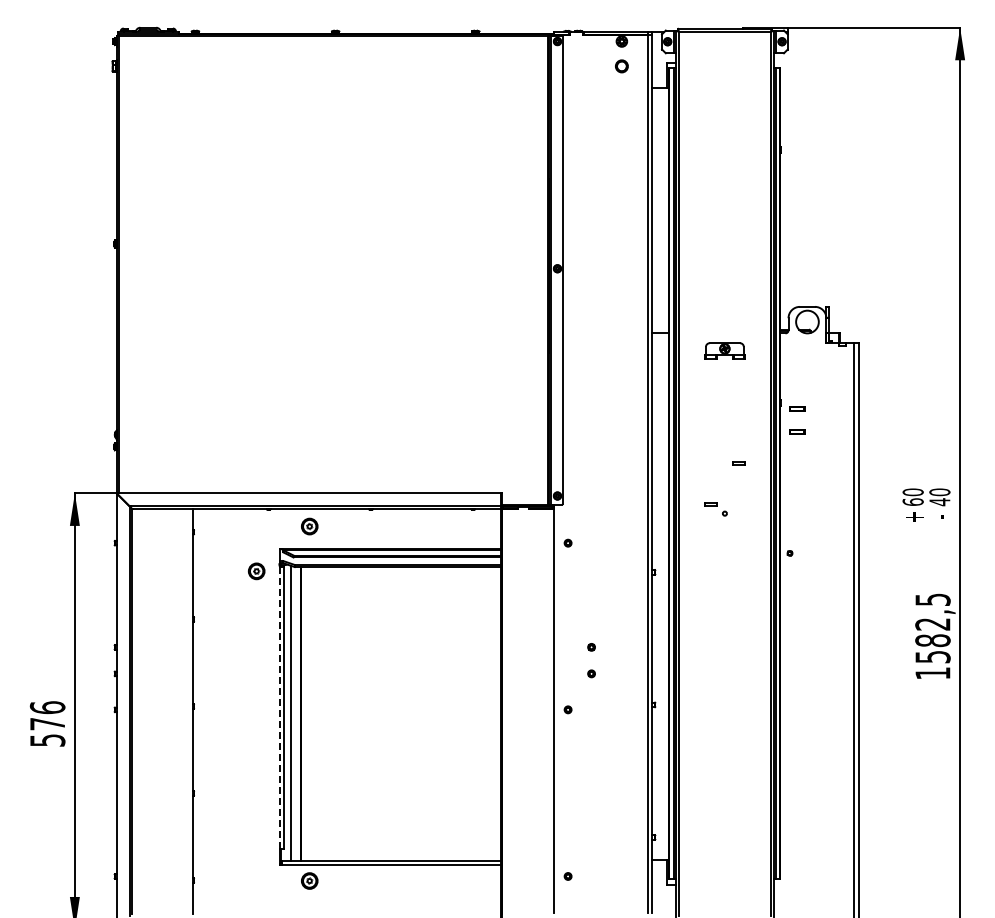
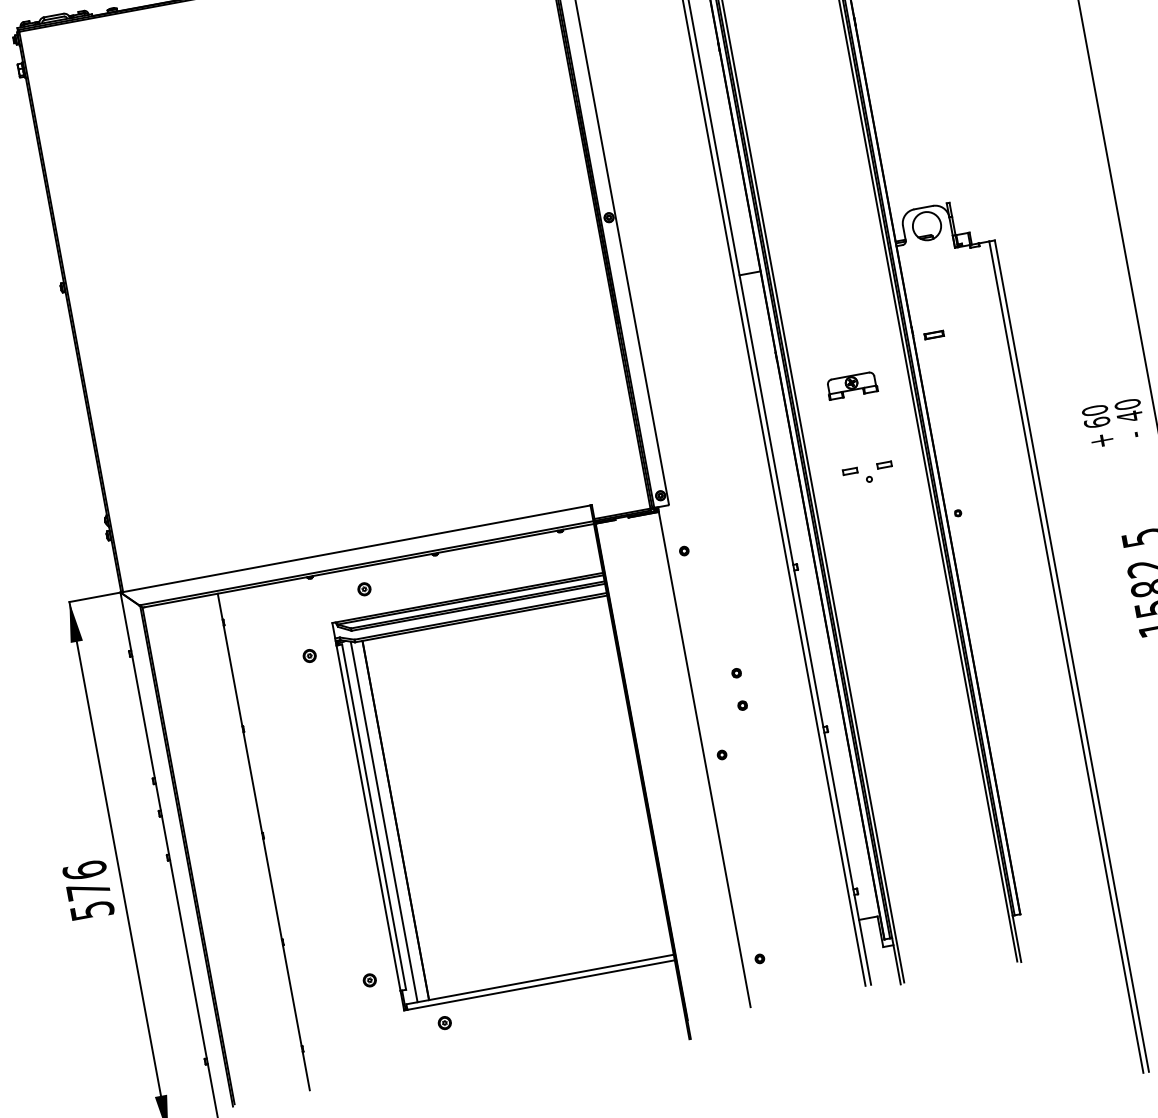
part: (724, 350) -> (851, 385), moved
part: (797, 431) -> (939, 362), removed
part: (738, 463) -> (884, 465), moved
part: (309, 526) -> (364, 589), size x0.62
part: (256, 570) -> (309, 655), size x0.62
line: (279, 707) -> (368, 817), dashed -> solid
part: (256, 836) -> (369, 980), added
part: (309, 880) -> (444, 1022), size x0.62

